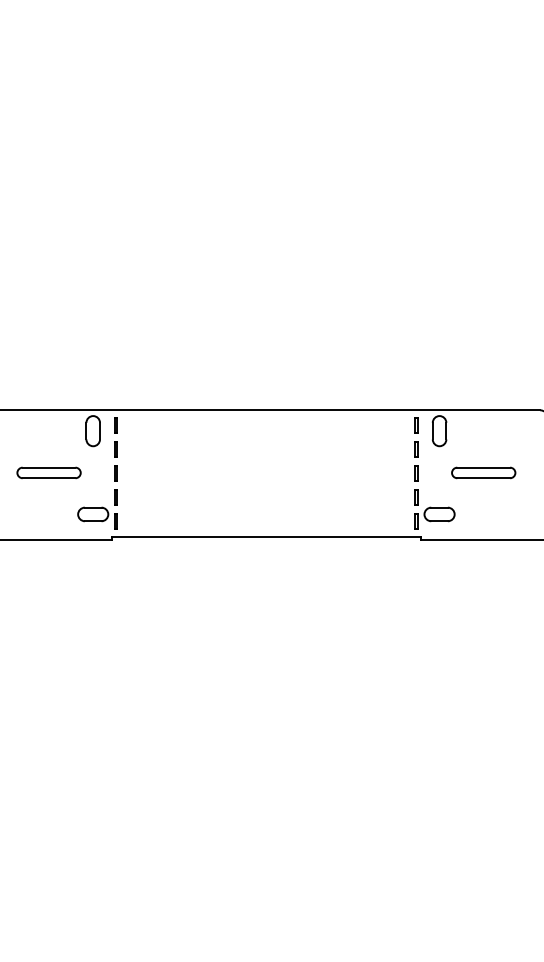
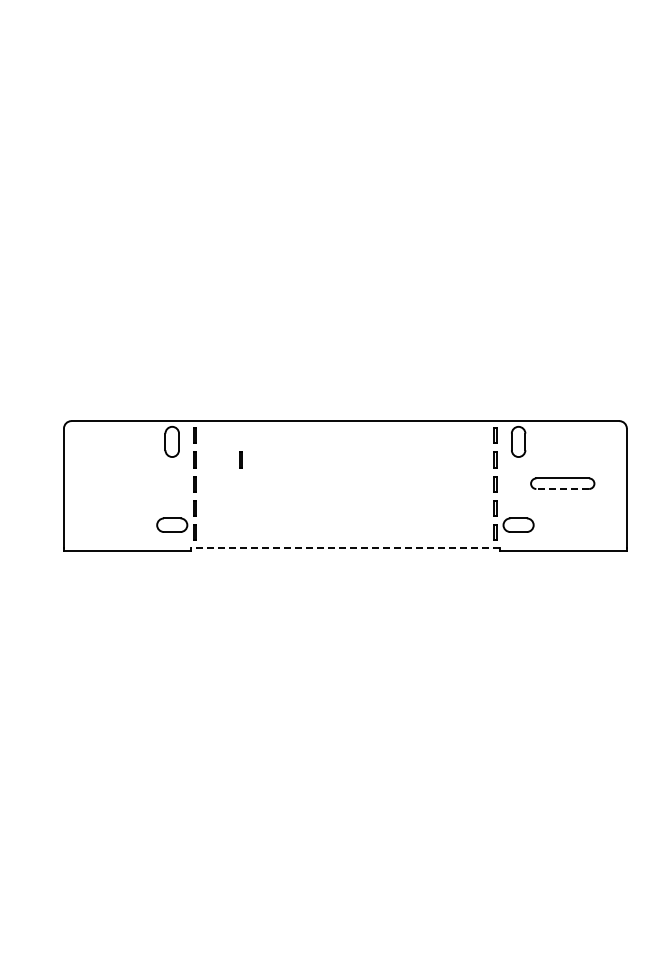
line: (161, 448) -> (240, 459), added
part: (48, 472) -> (127, 483), removed
line: (483, 478) -> (562, 489), solid -> dashed
line: (266, 536) -> (345, 547), solid -> dashed

